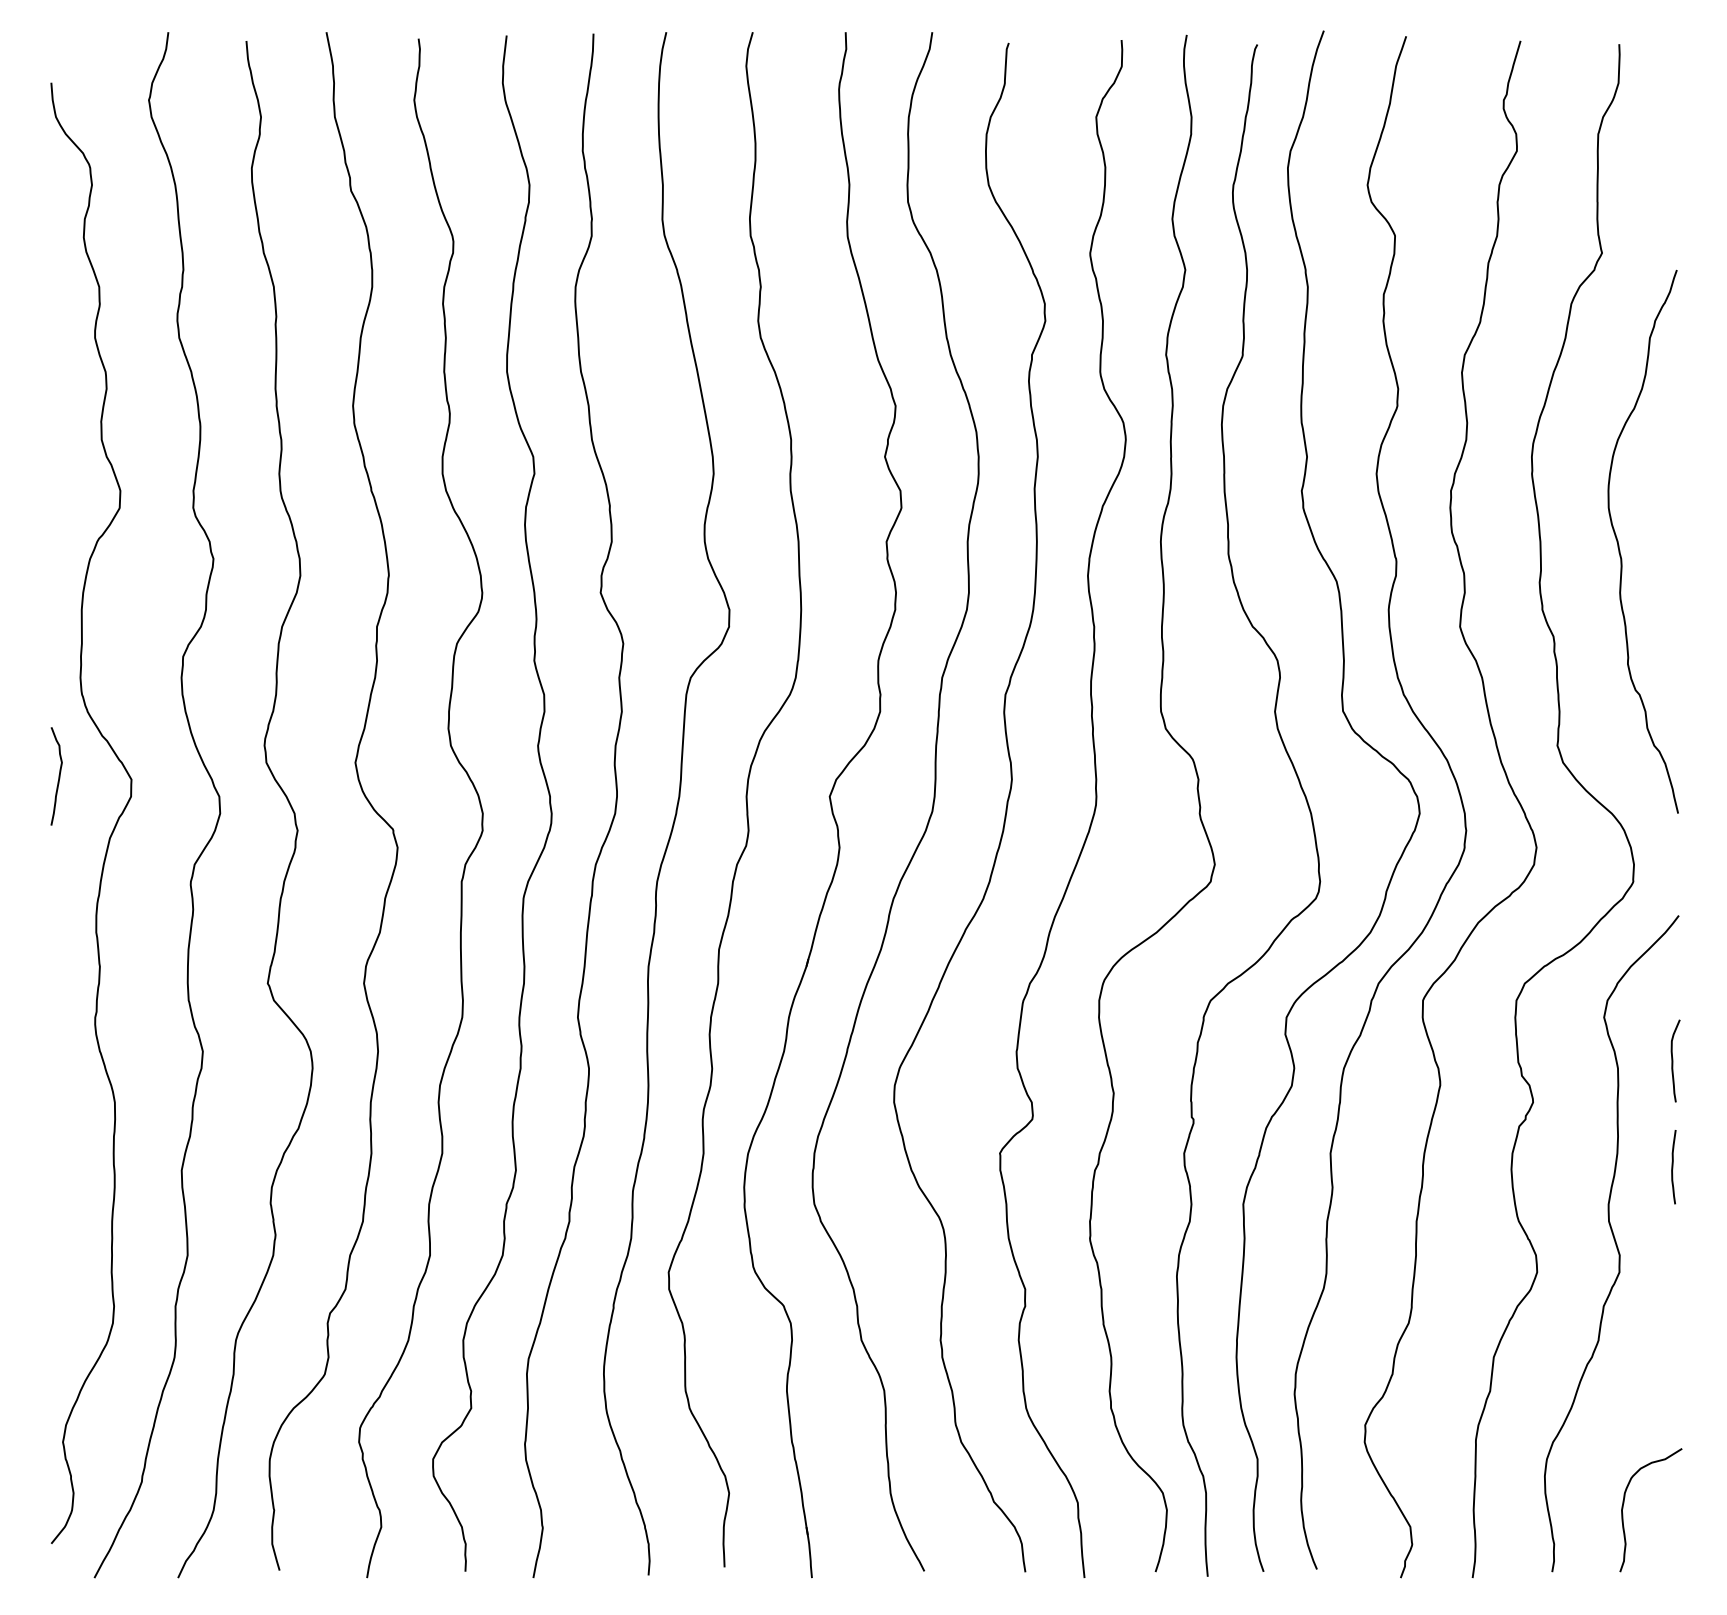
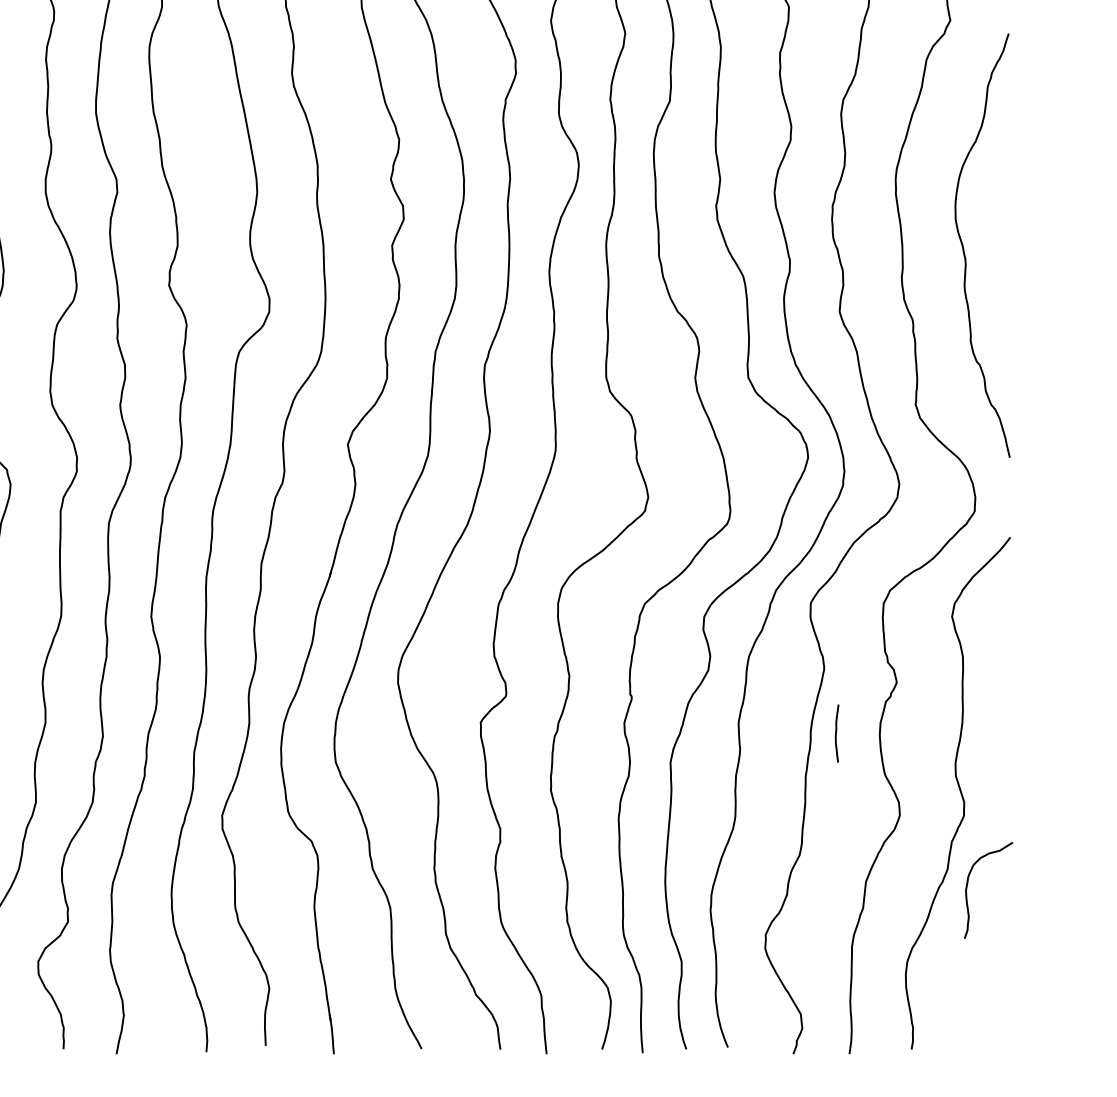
curve: (1673, 1060) -> (1006, 650), removed
curve: (1673, 1167) -> (836, 733), moved
curve: (1624, 1503) -> (967, 885), moved

